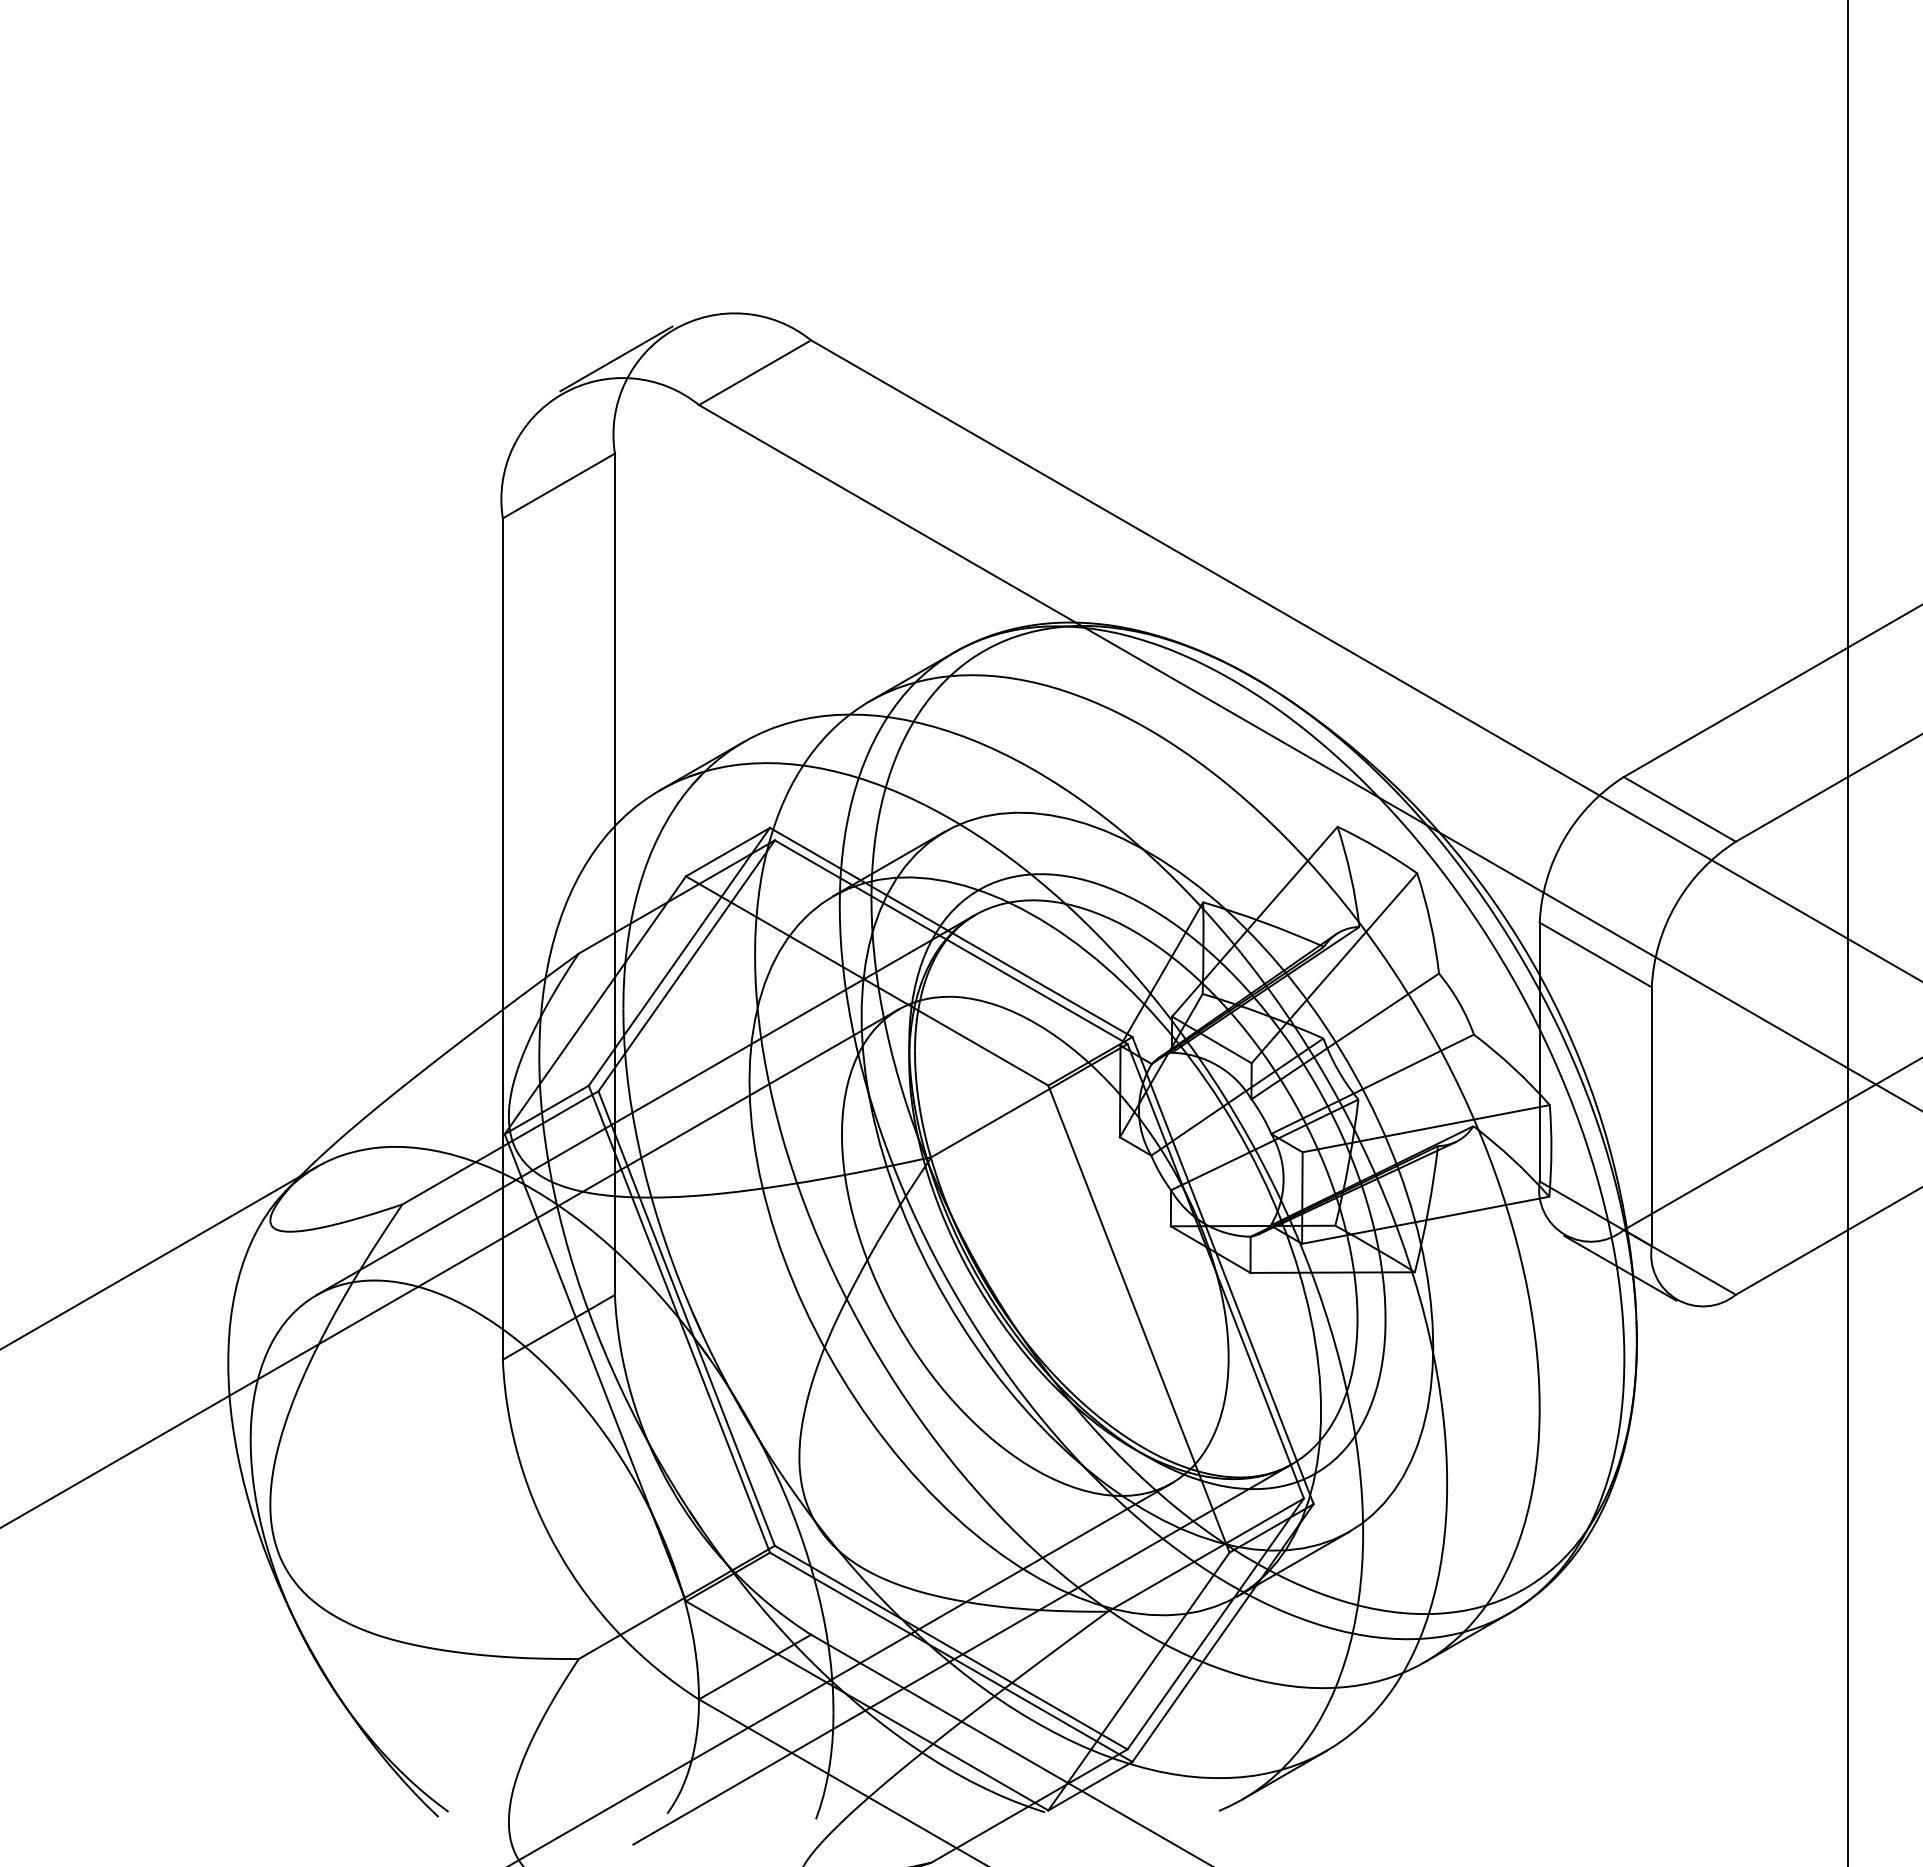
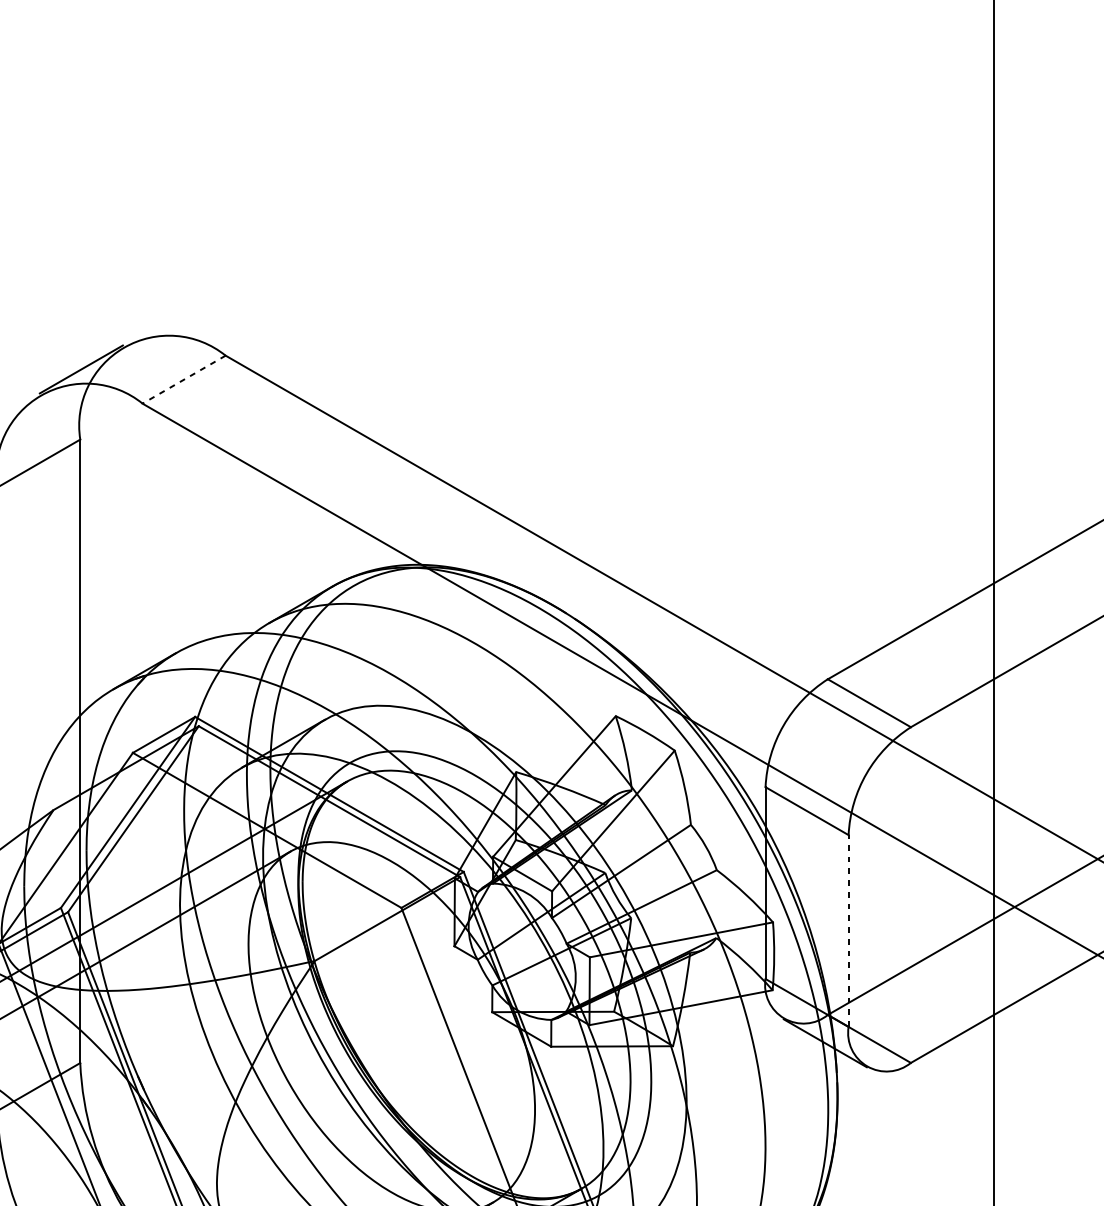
line: (755, 372) -> (184, 379), solid -> dashed
line: (1651, 1116) -> (848, 930), solid -> dashed

